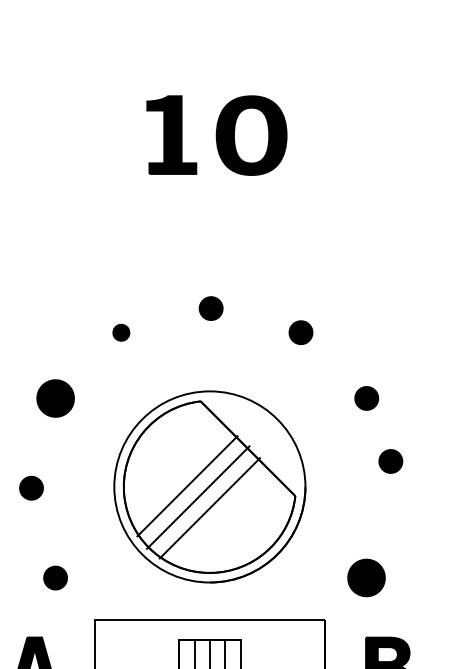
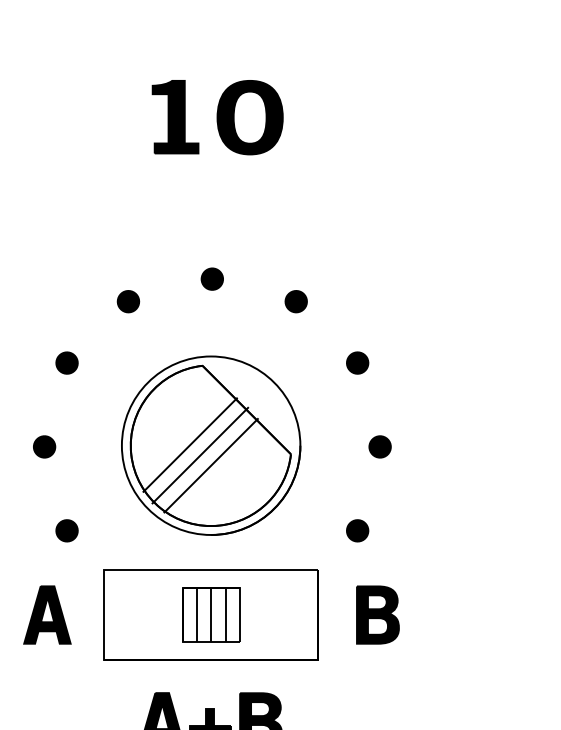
part: (121, 332) -> (128, 301), size x1.43
part: (54, 397) -> (66, 362), size x0.62
part: (390, 461) -> (379, 446), moved
part: (366, 577) -> (357, 530), size x0.62

